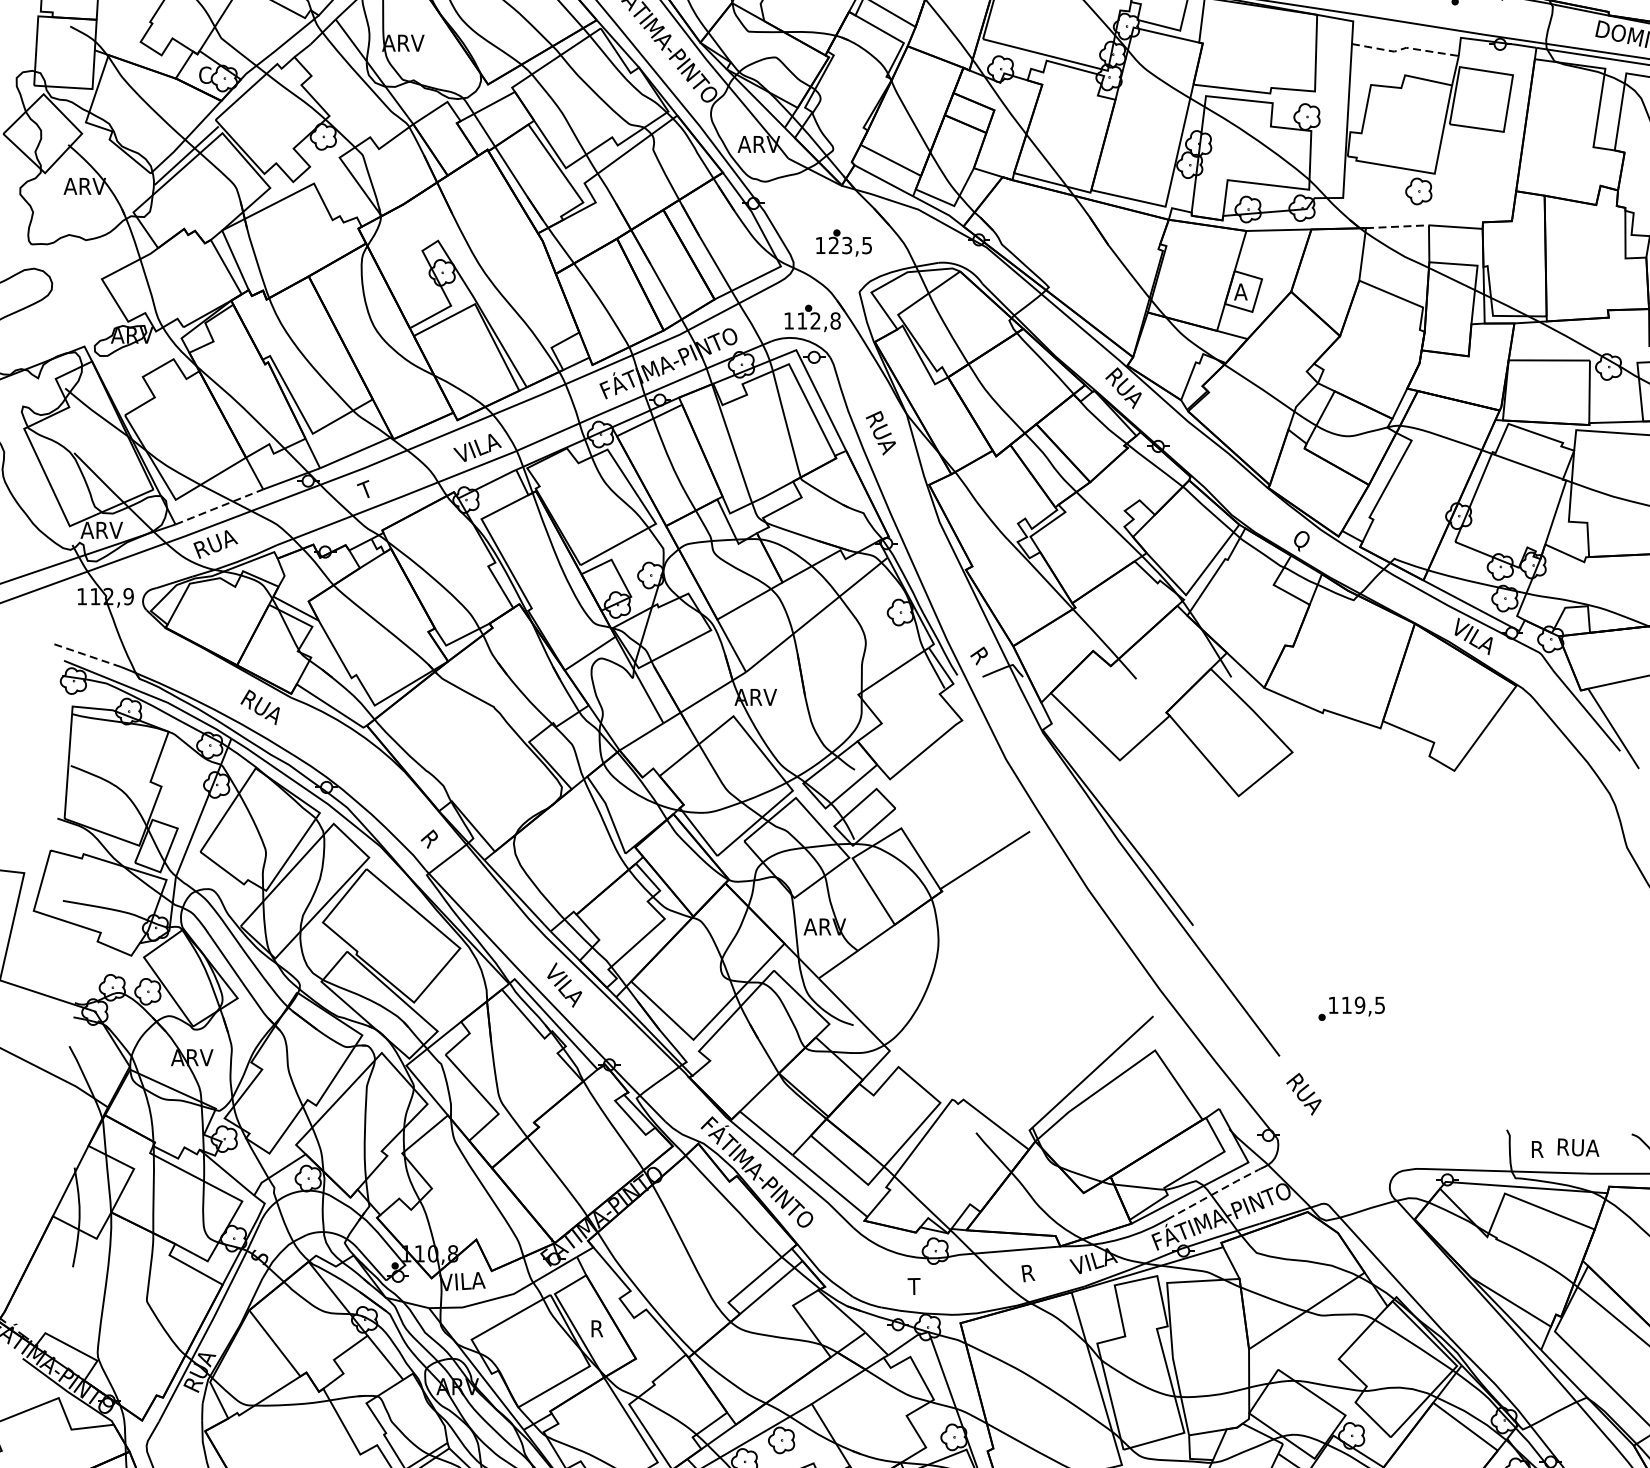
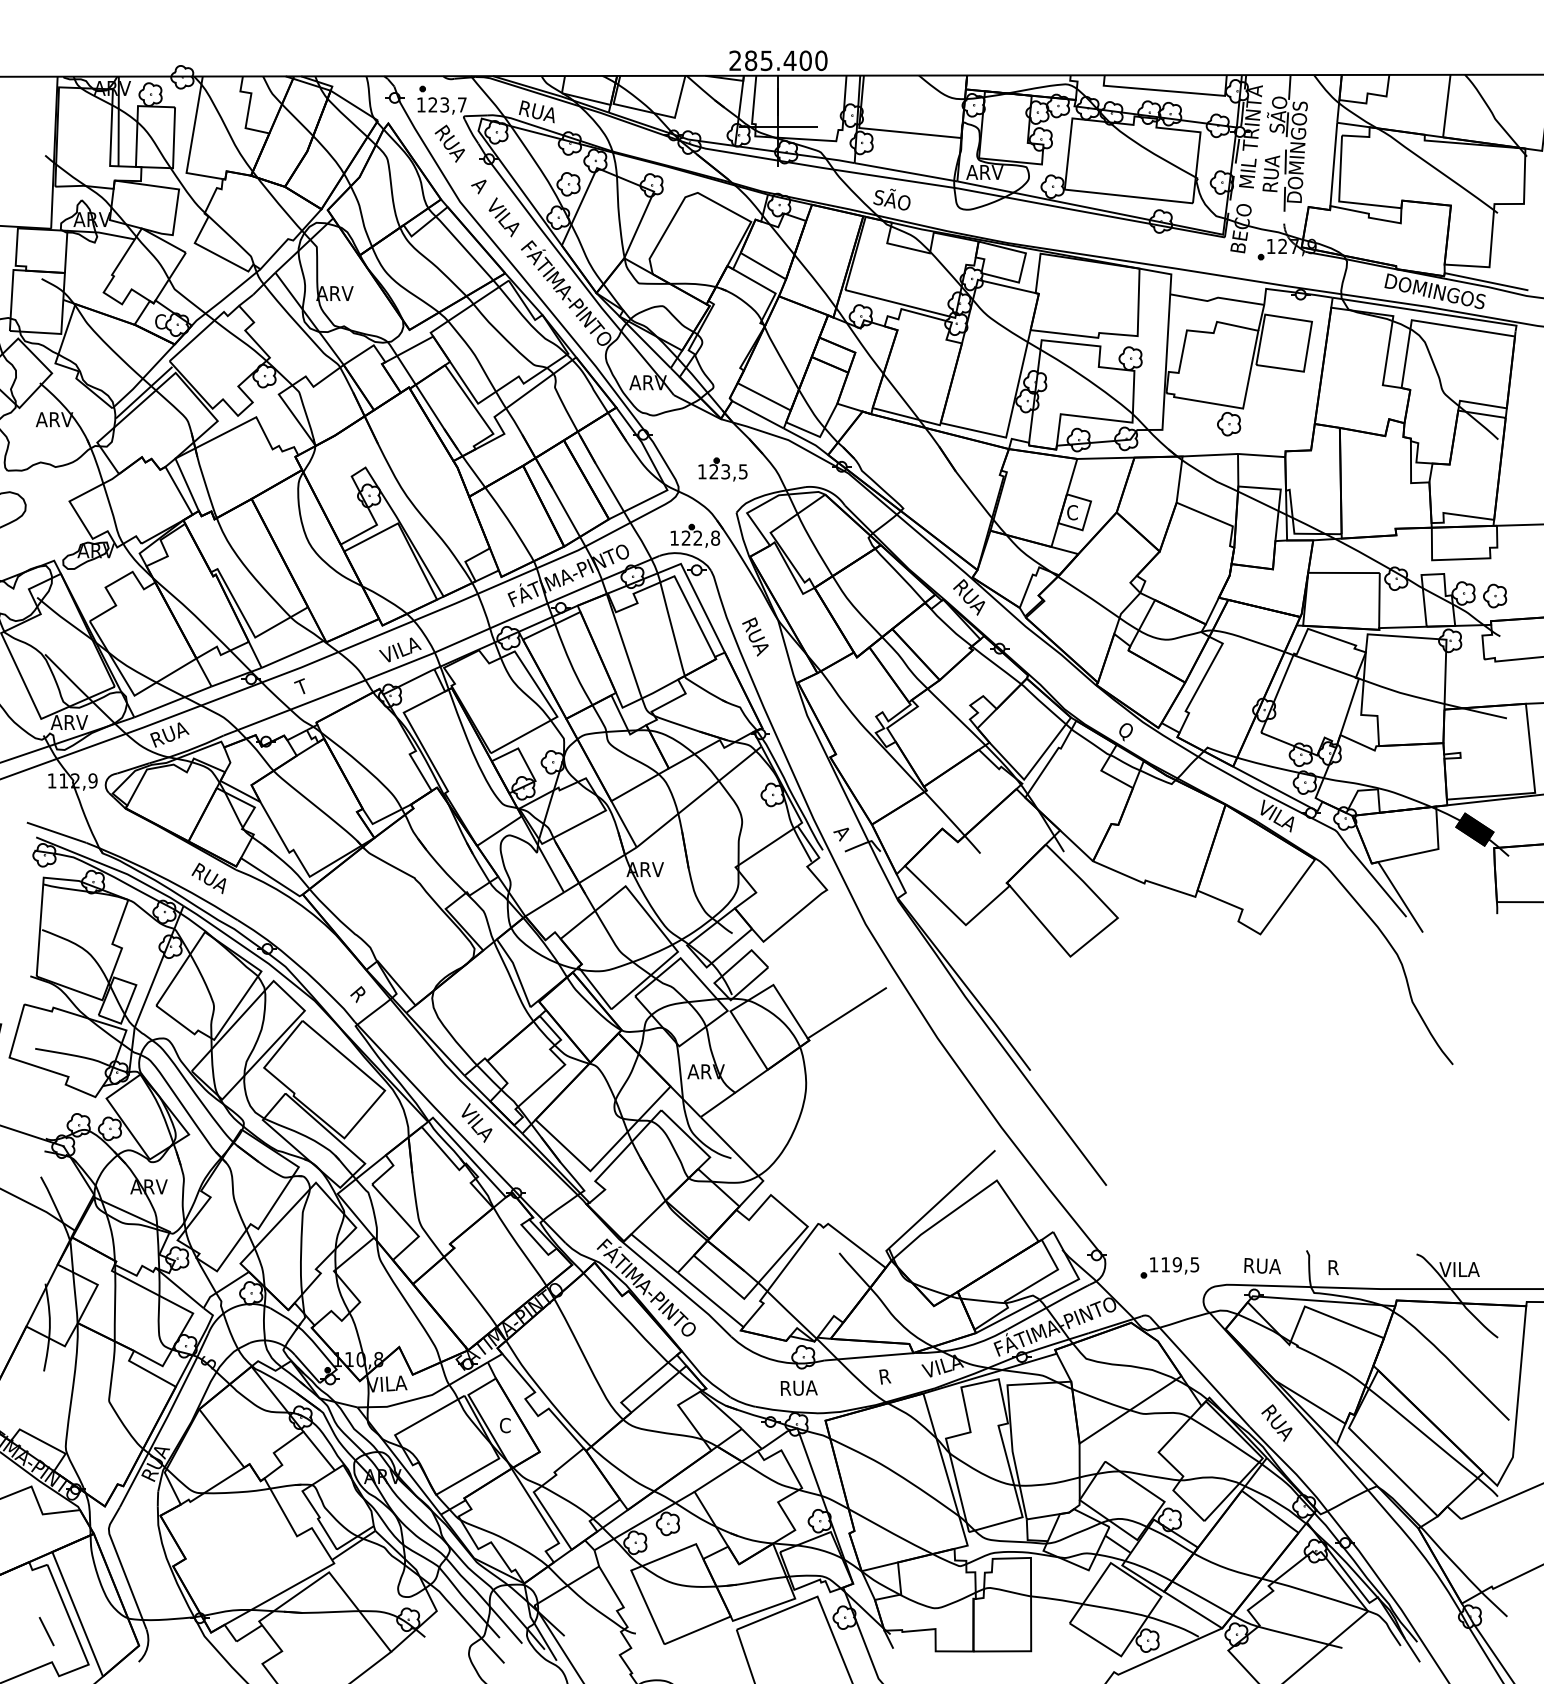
line: (1405, 47) -> (1217, 297), dashed -> solid
line: (1397, 227) -> (1210, 455), dashed -> solid
text: (1240, 291) -> (1072, 512), A -> C
text: (801, 320) -> (685, 537), 112,8 -> 122,8
line: (218, 506) -> (172, 701), dashed -> solid
line: (87, 655) -> (56, 832), dashed -> solid
text: (978, 656) -> (841, 833), R -> A
part: (1351, 1008) -> (1169, 1267), moved
text: (1303, 1093) -> (1276, 1422), moved
text: (1578, 1148) -> (1262, 1266), moved
line: (1212, 1194) -> (1047, 1307), dashed -> solid
text: (929, 1285) -> (798, 1387), T -> RUA
text: (597, 1328) -> (505, 1425), R -> C

